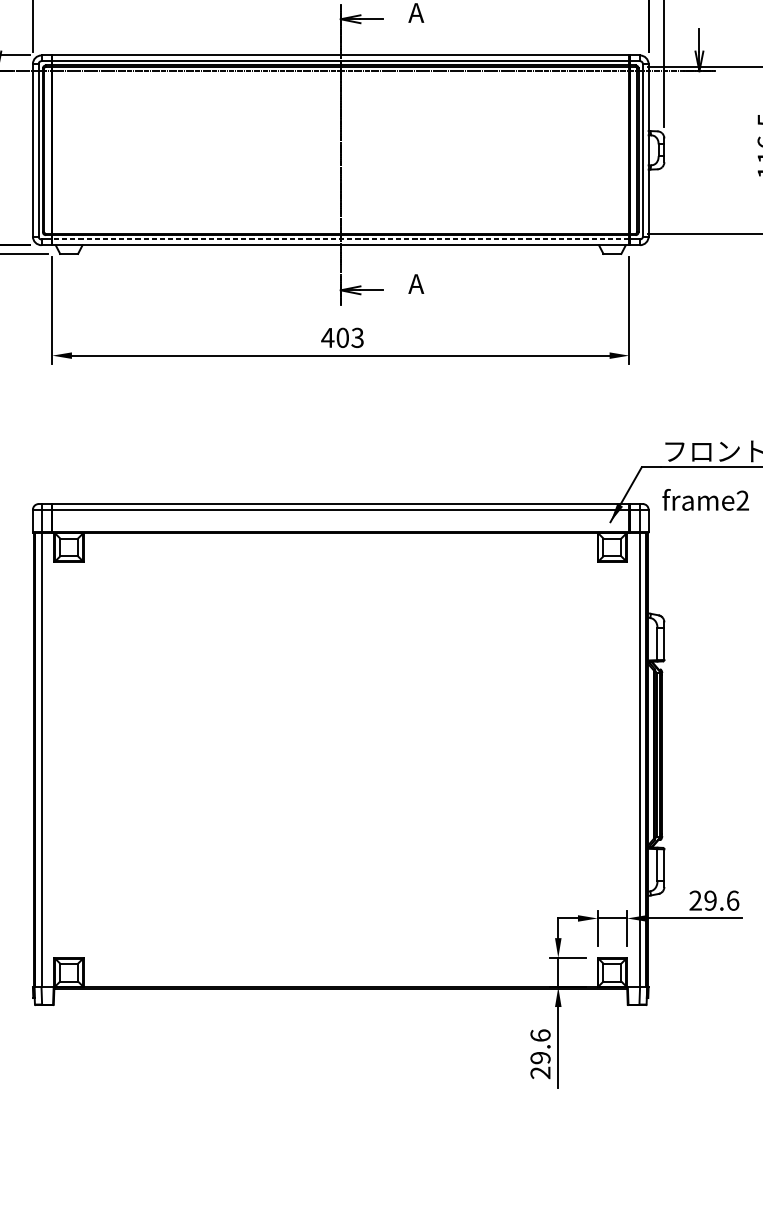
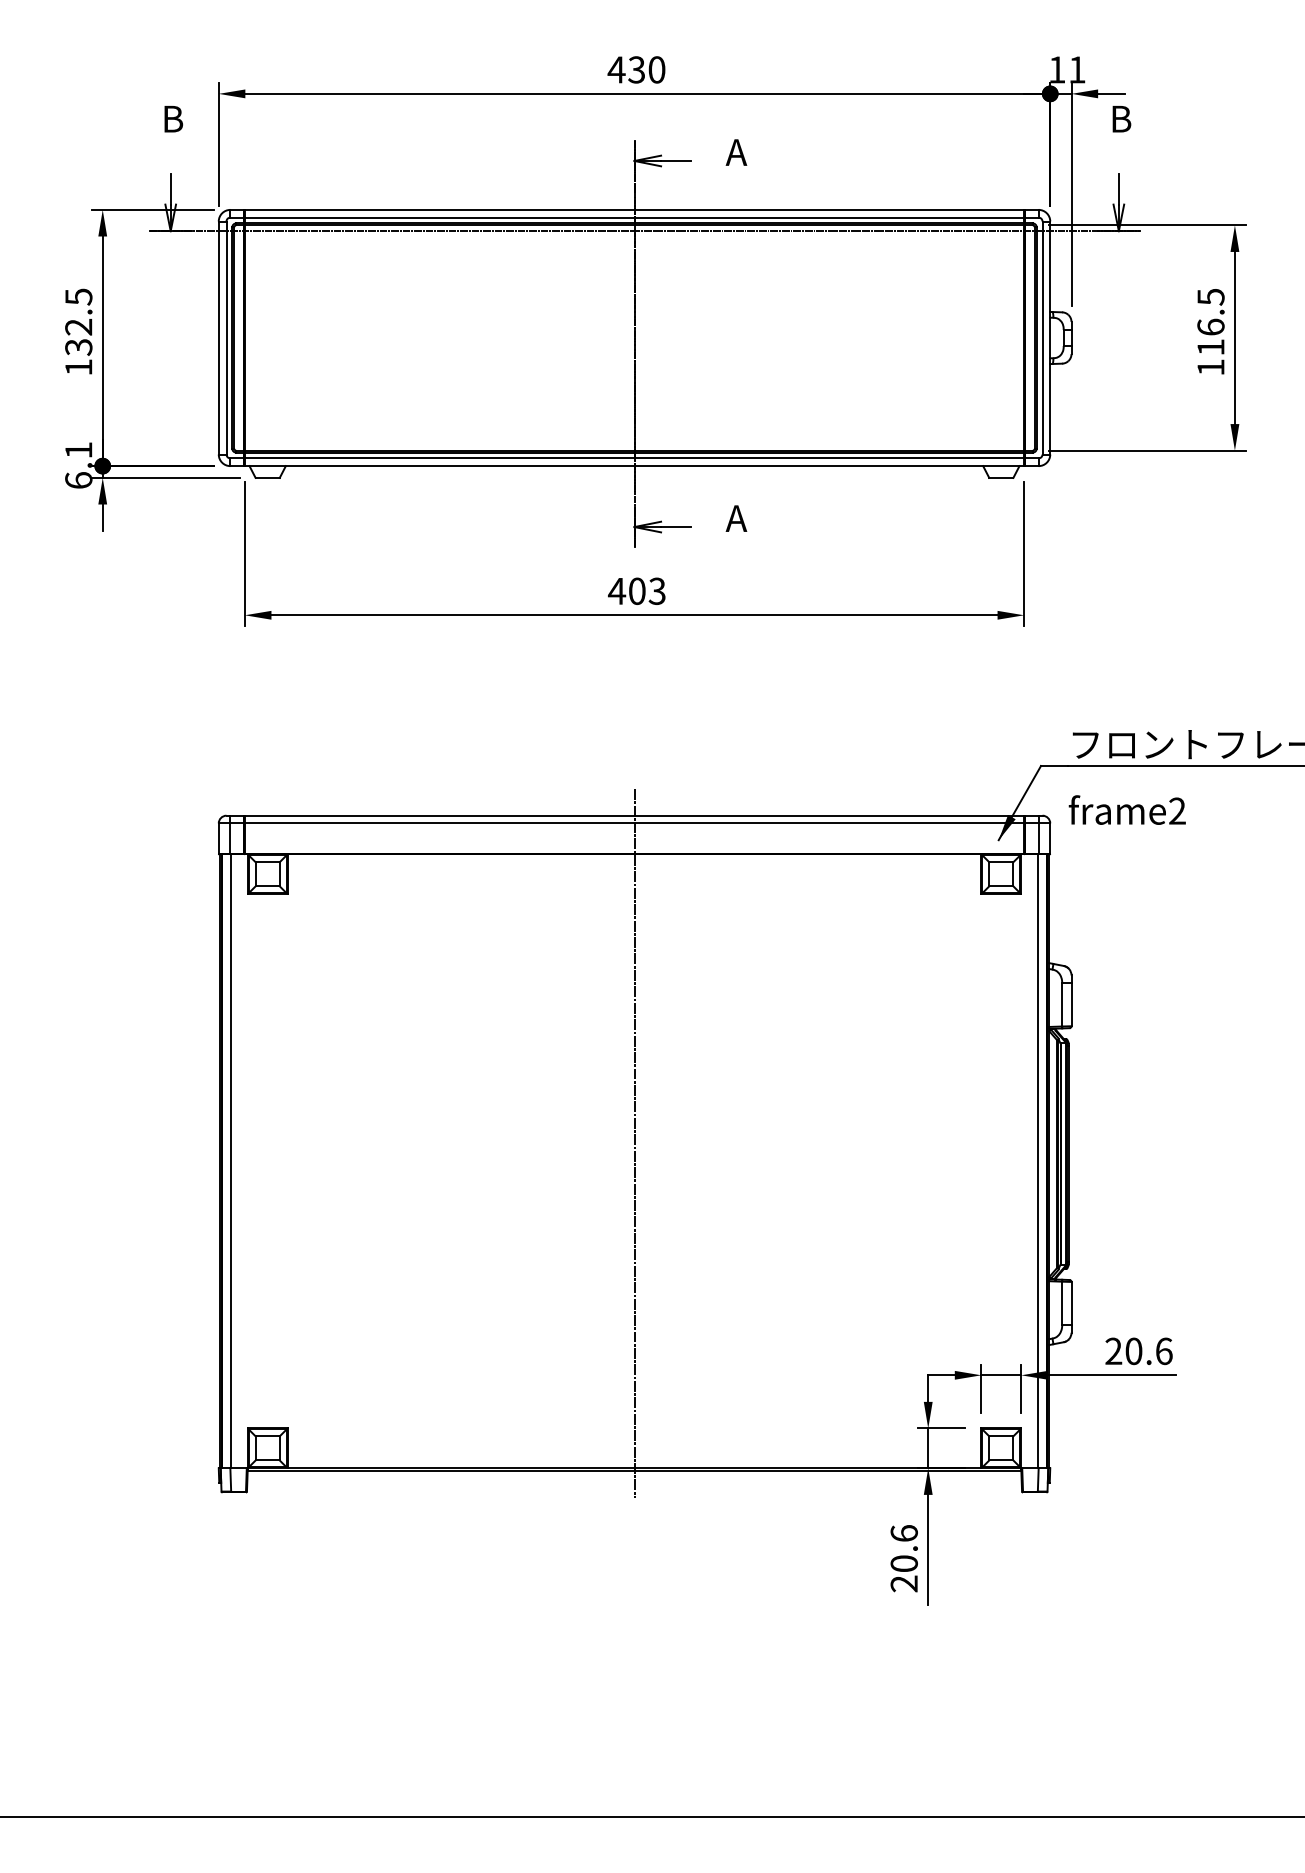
line: (340, 239) -> (634, 458), dashed -> solid
line: (340, 746) -> (634, 1143), added
text: (710, 900) -> (1133, 1351), 29.6 -> 20.6
text: (539, 1057) -> (903, 1563), 29.6 -> 20.6

